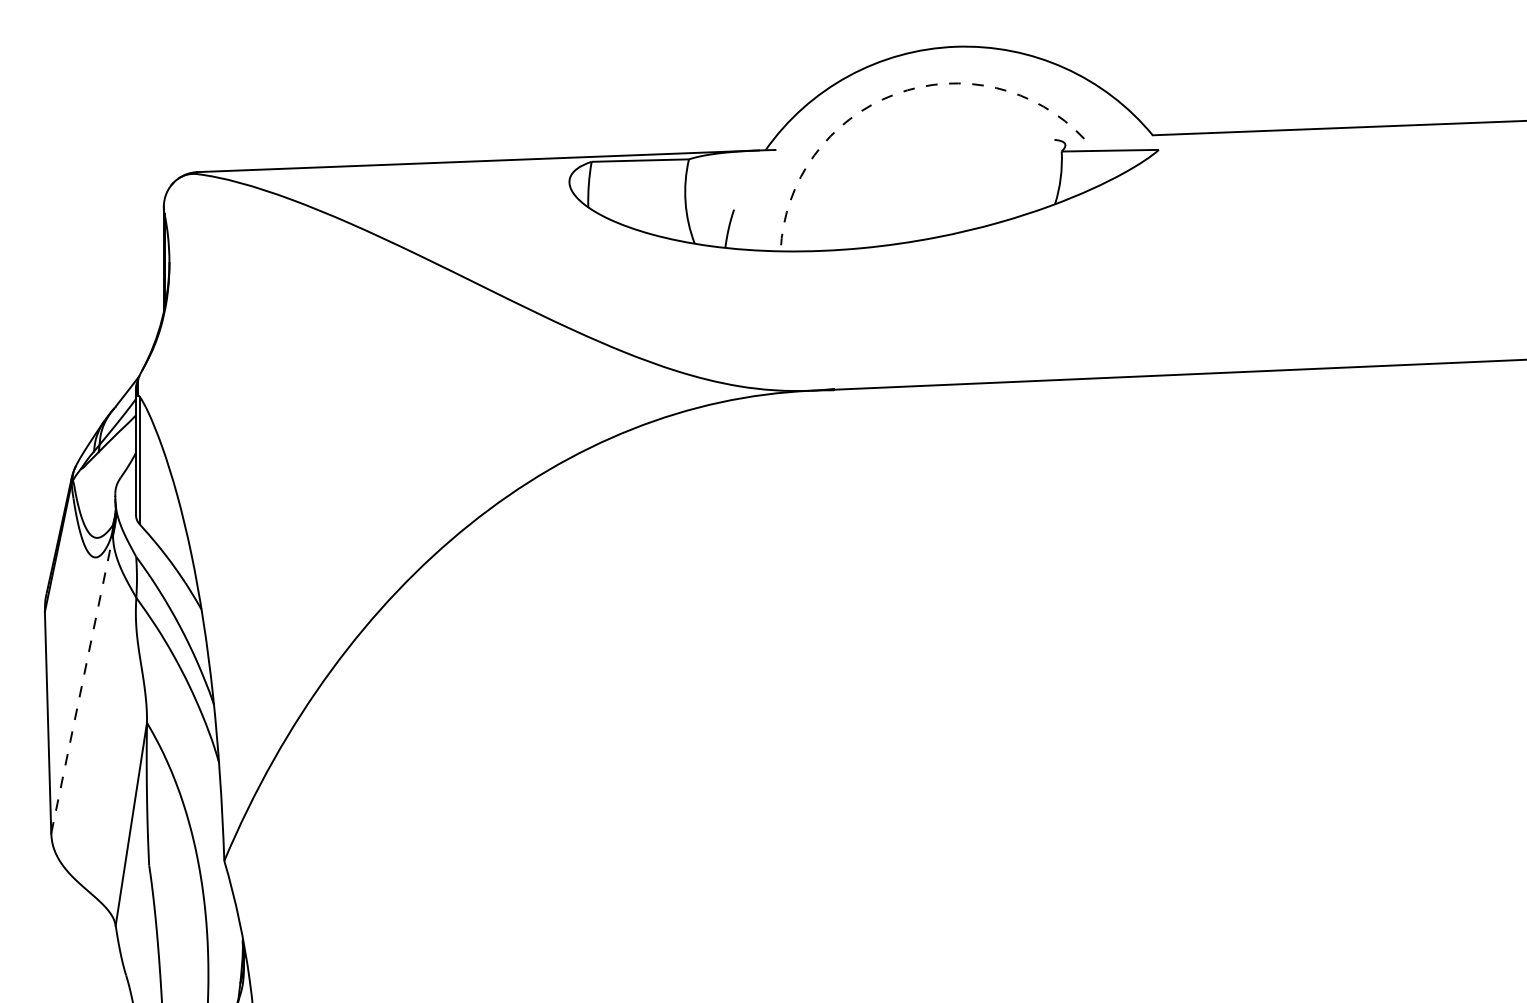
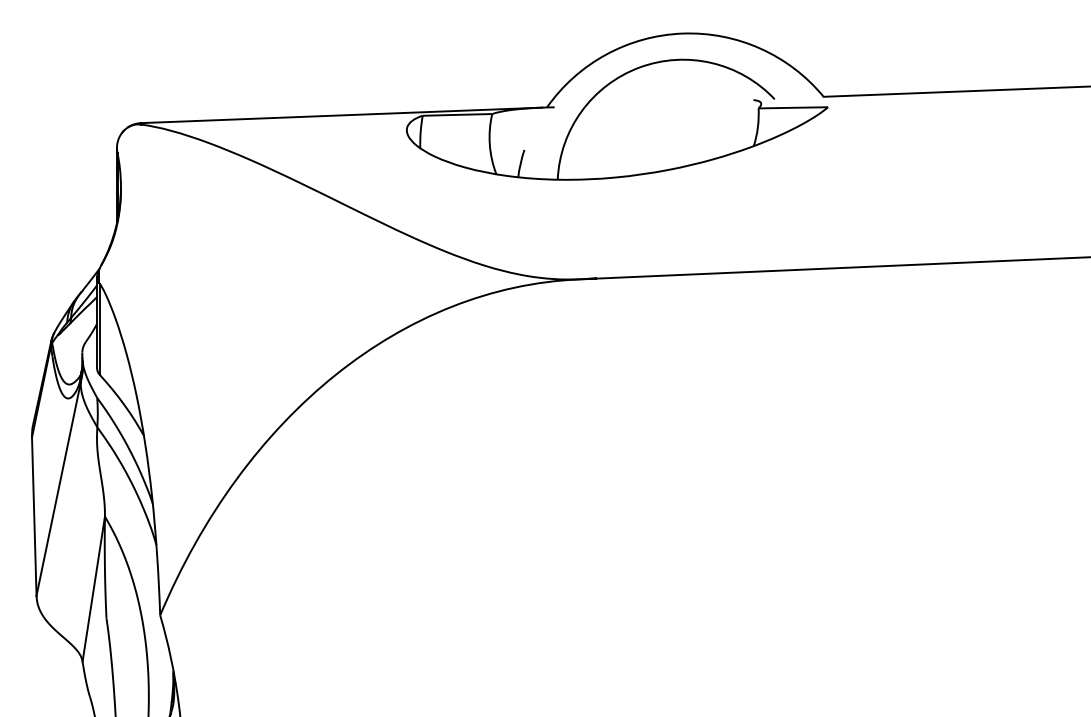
arc: (895, 94) -> (639, 67), dashed -> solid
line: (81, 684) -> (58, 489), dashed -> solid

